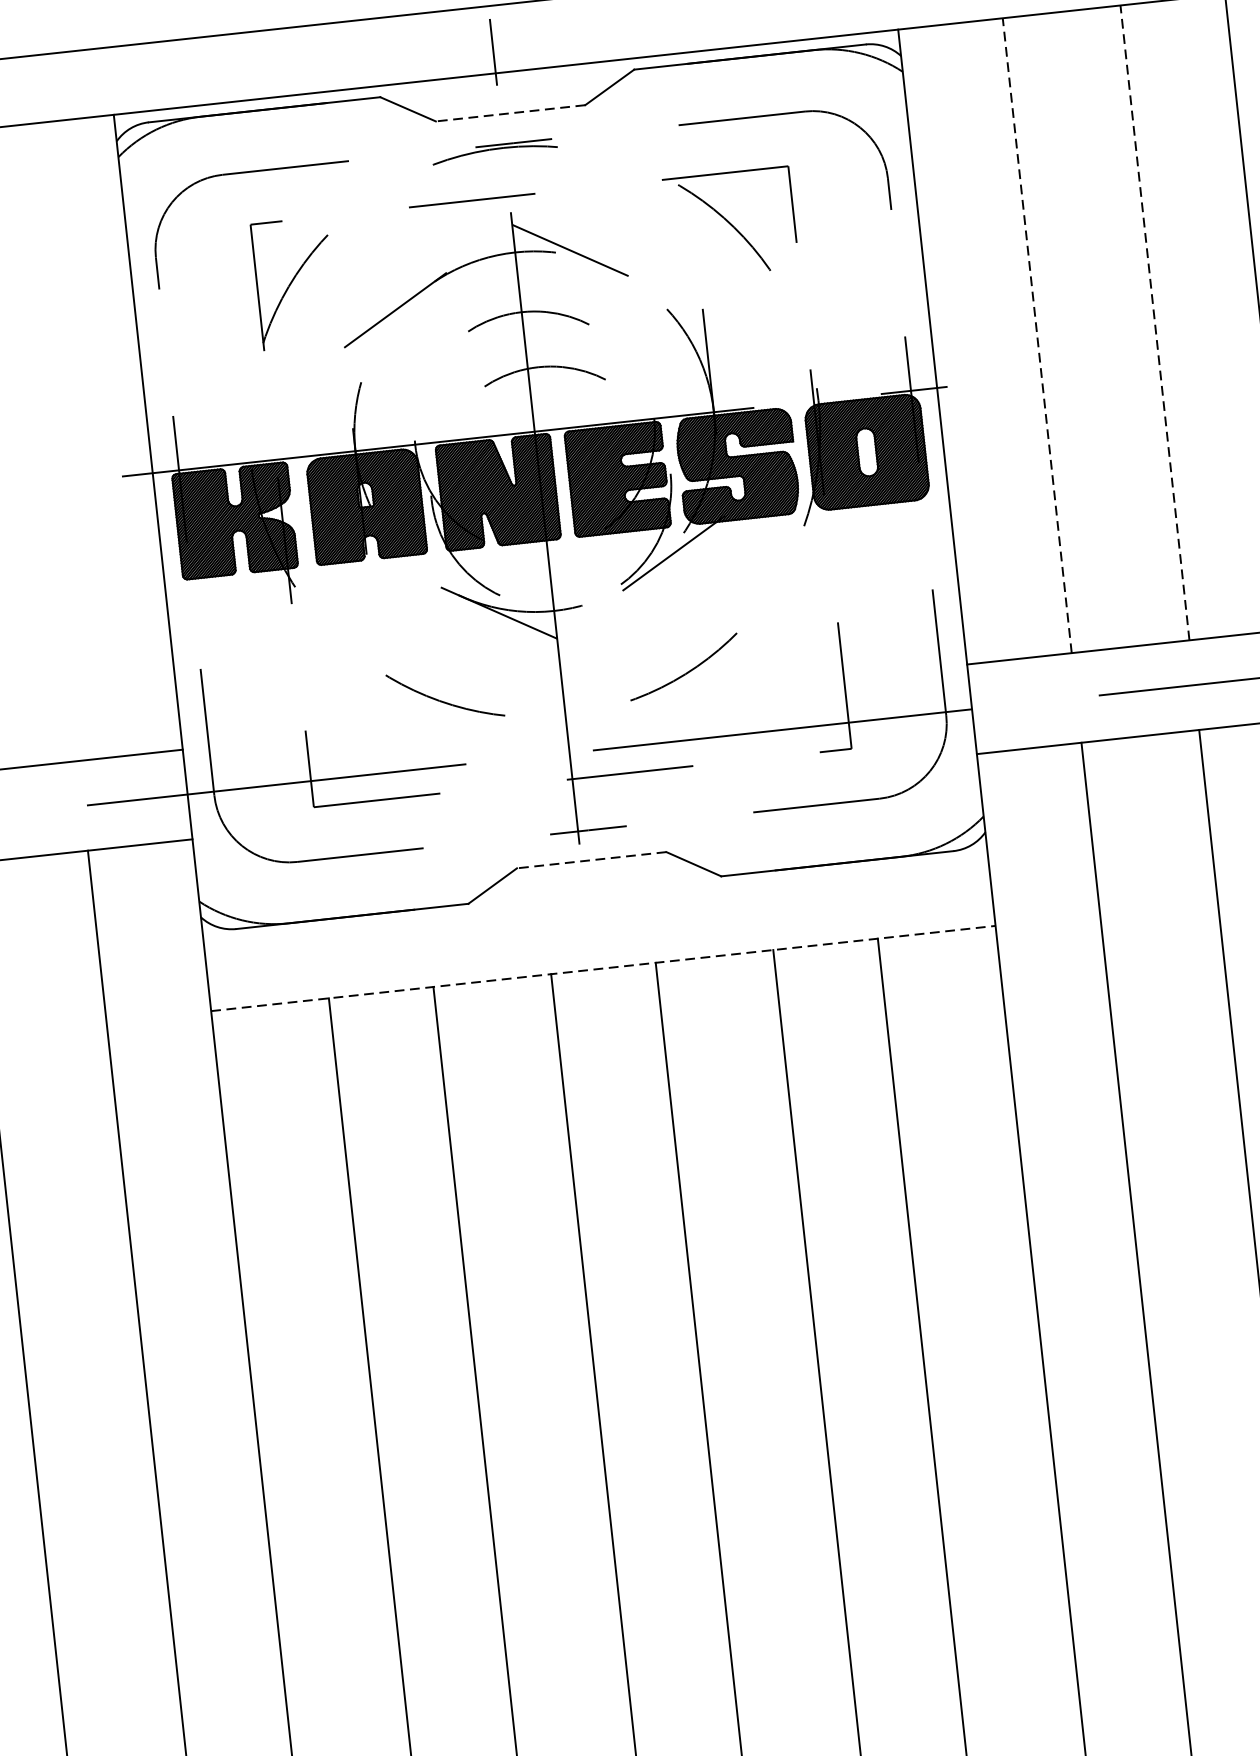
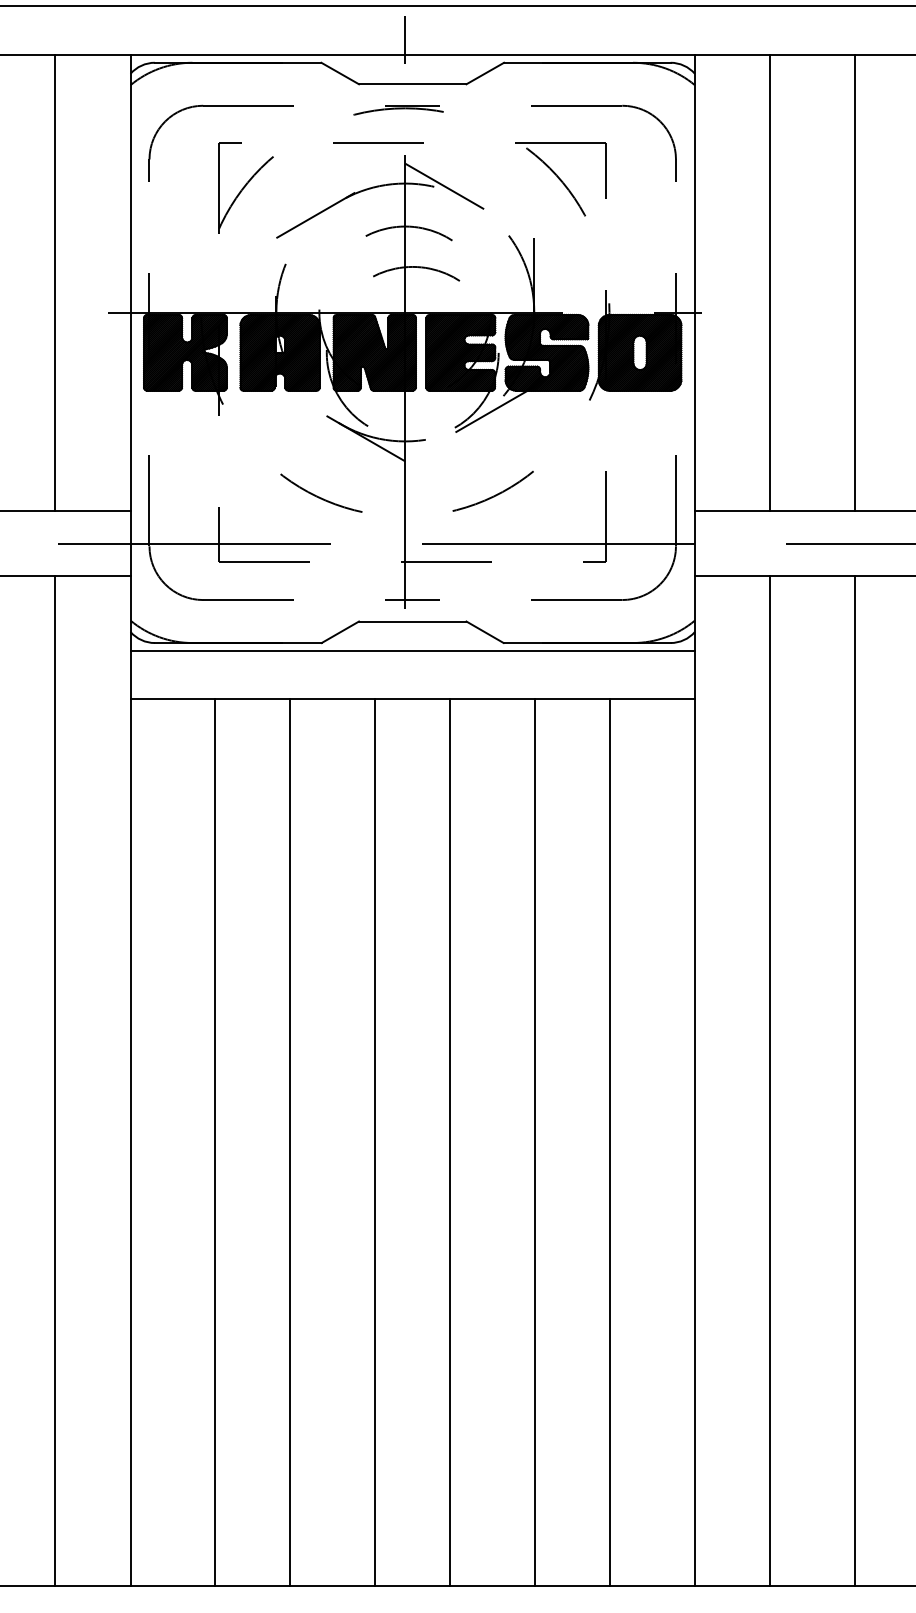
line: (510, 113) -> (412, 84), dashed -> solid
line: (1154, 322) -> (854, 282), dashed -> solid
line: (1037, 334) -> (770, 282), dashed -> solid
line: (43, 442) -> (55, 282), added
line: (591, 860) -> (412, 621), dashed -> solid
line: (595, 901) -> (412, 651), added
line: (604, 968) -> (413, 699), dashed -> solid

